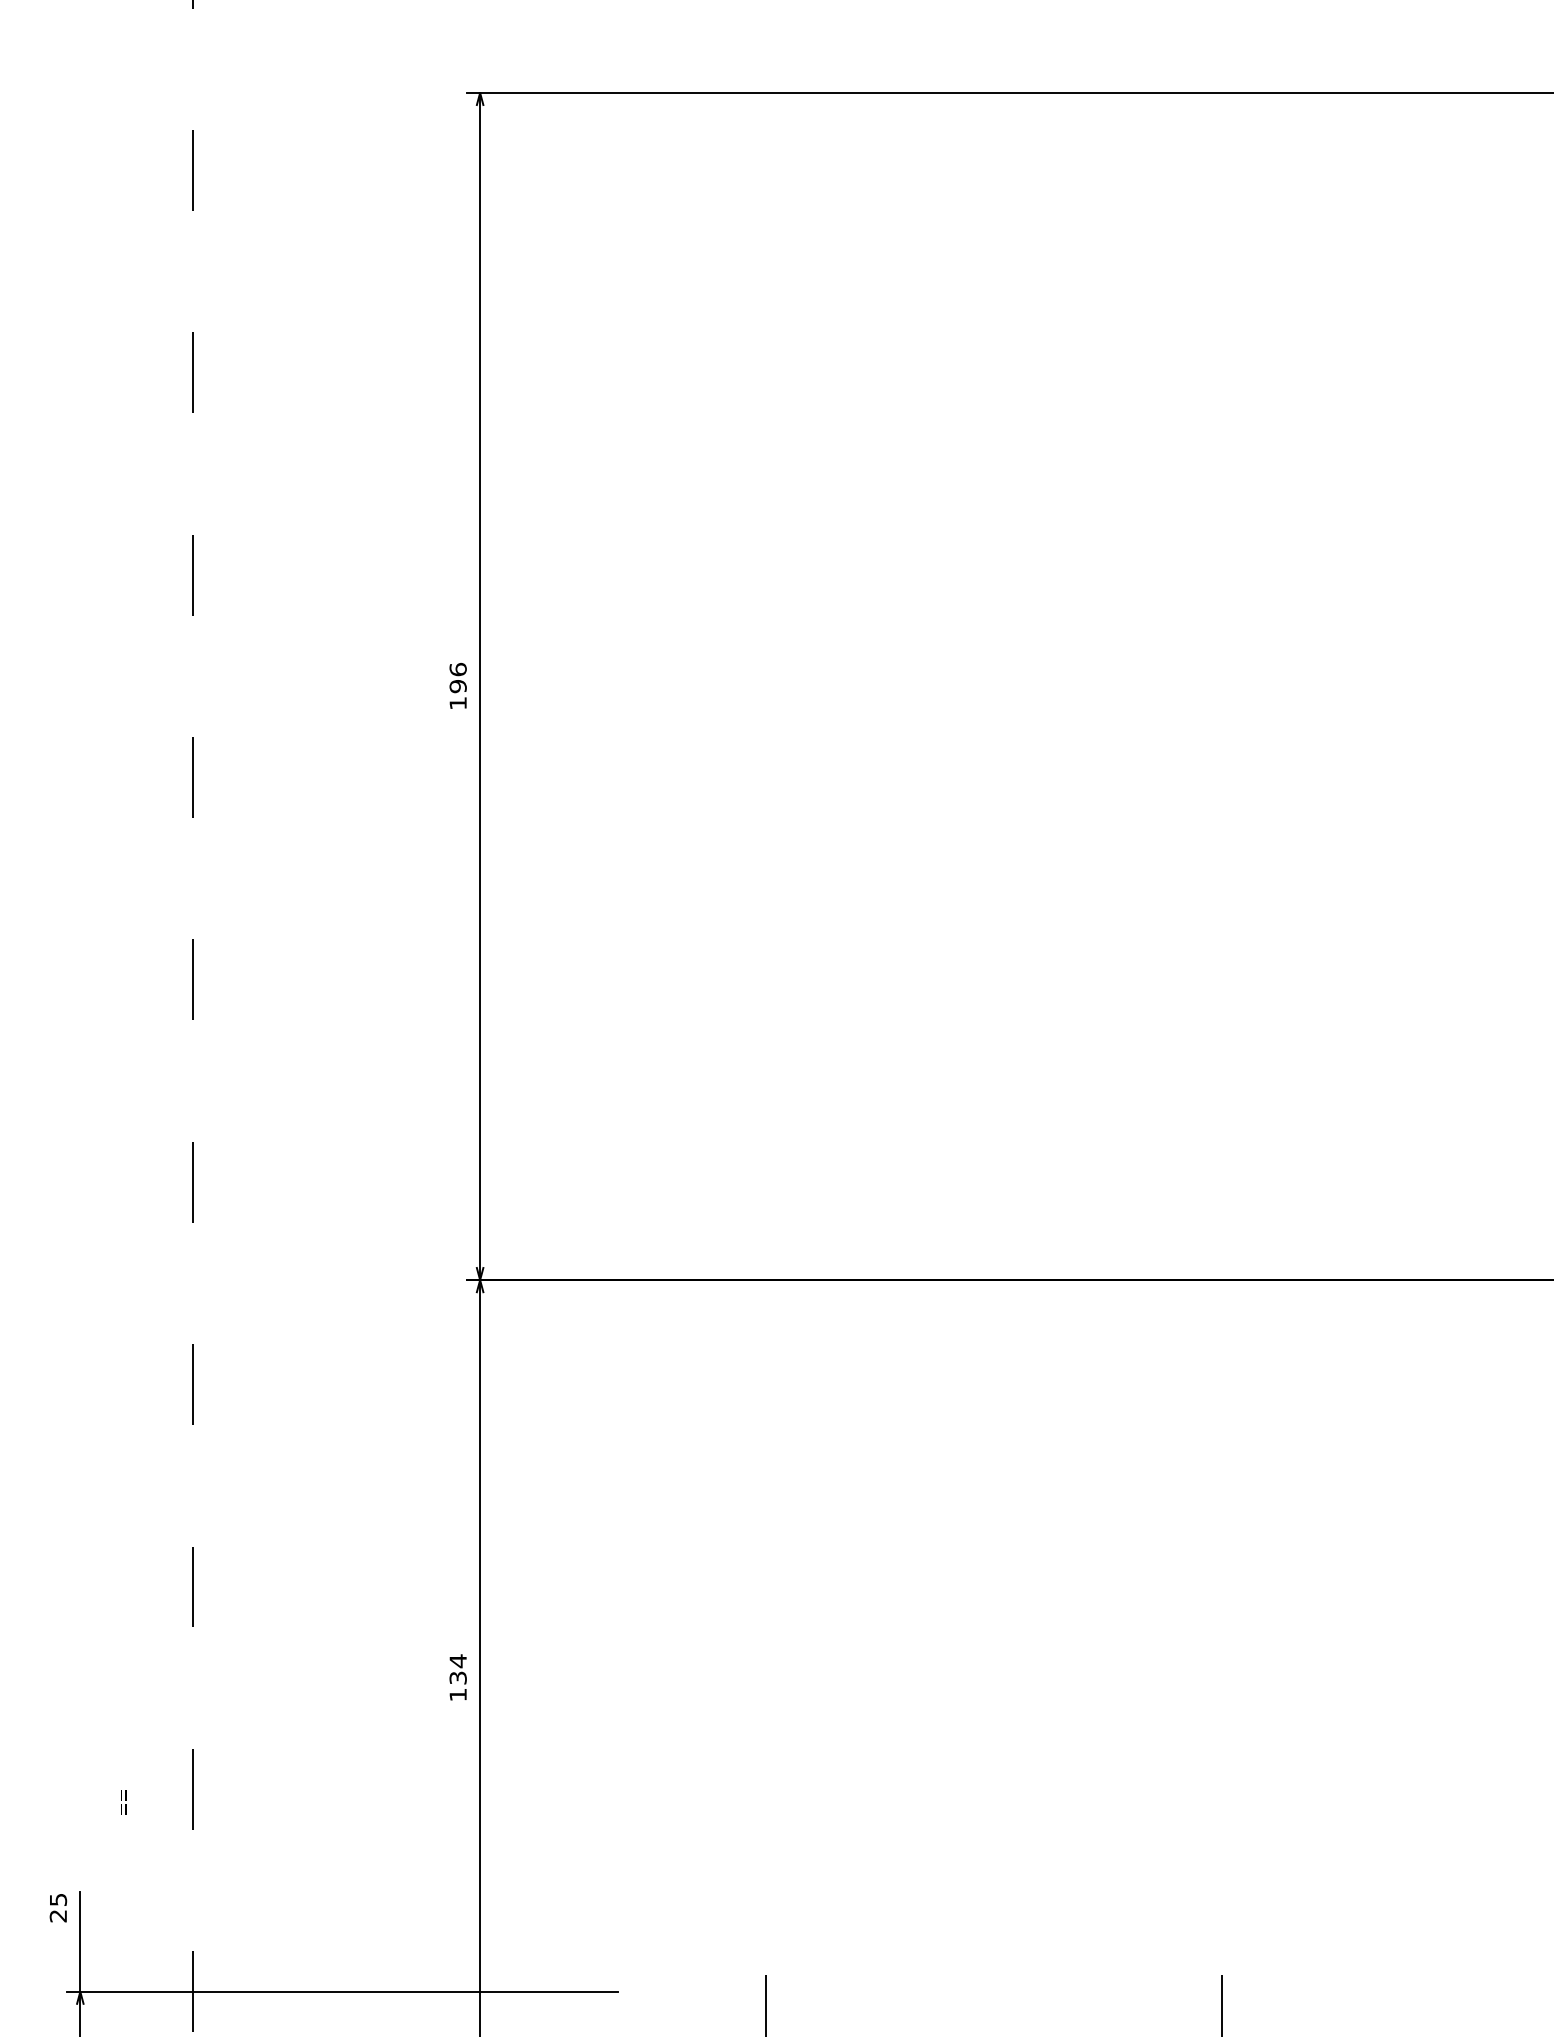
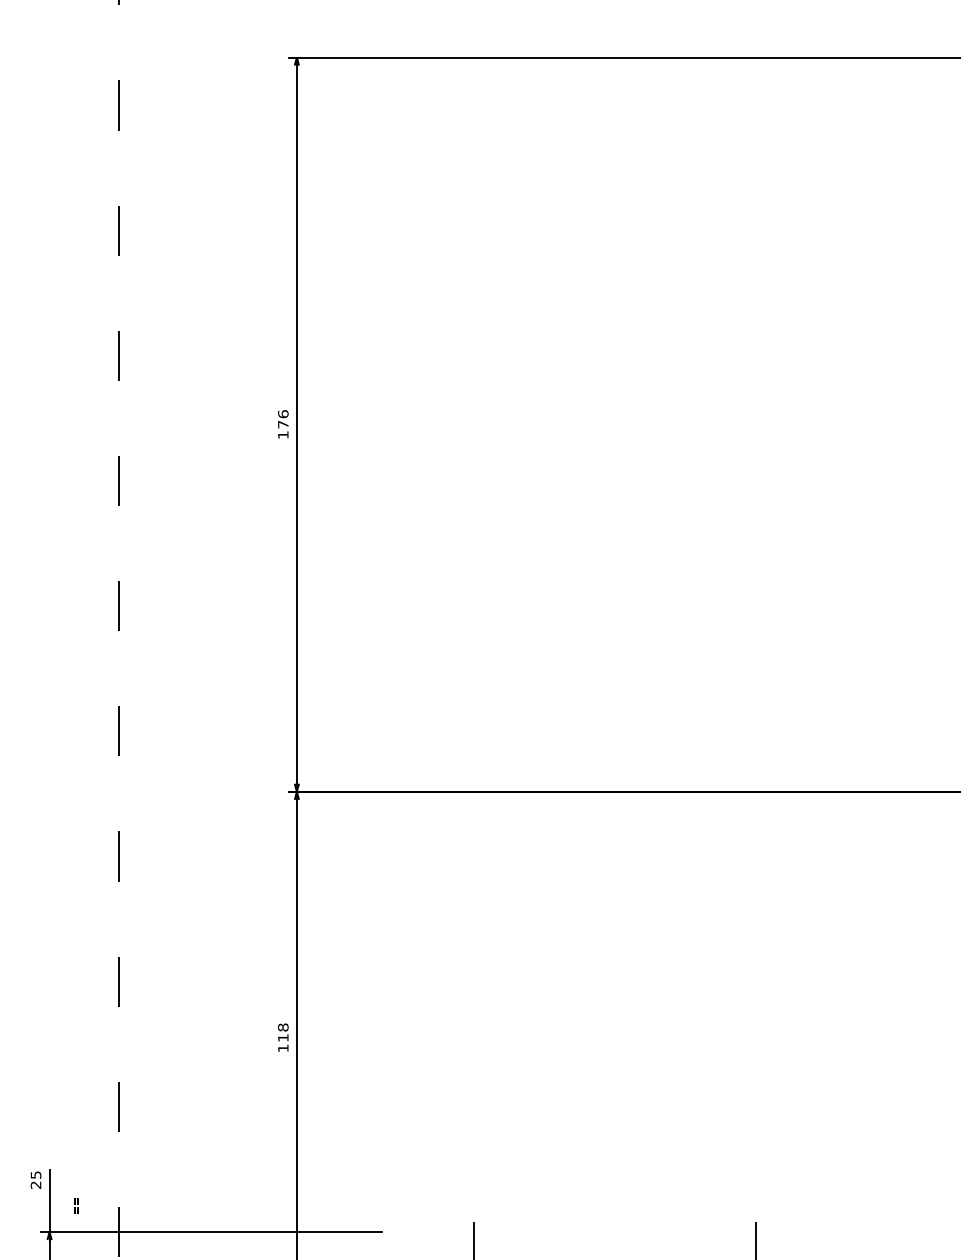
text: (458, 686) -> (283, 424), 196 -> 176
text: (458, 1669) -> (283, 1032), 134 -> 118
text: (123, 1801) -> (76, 1205), moved

